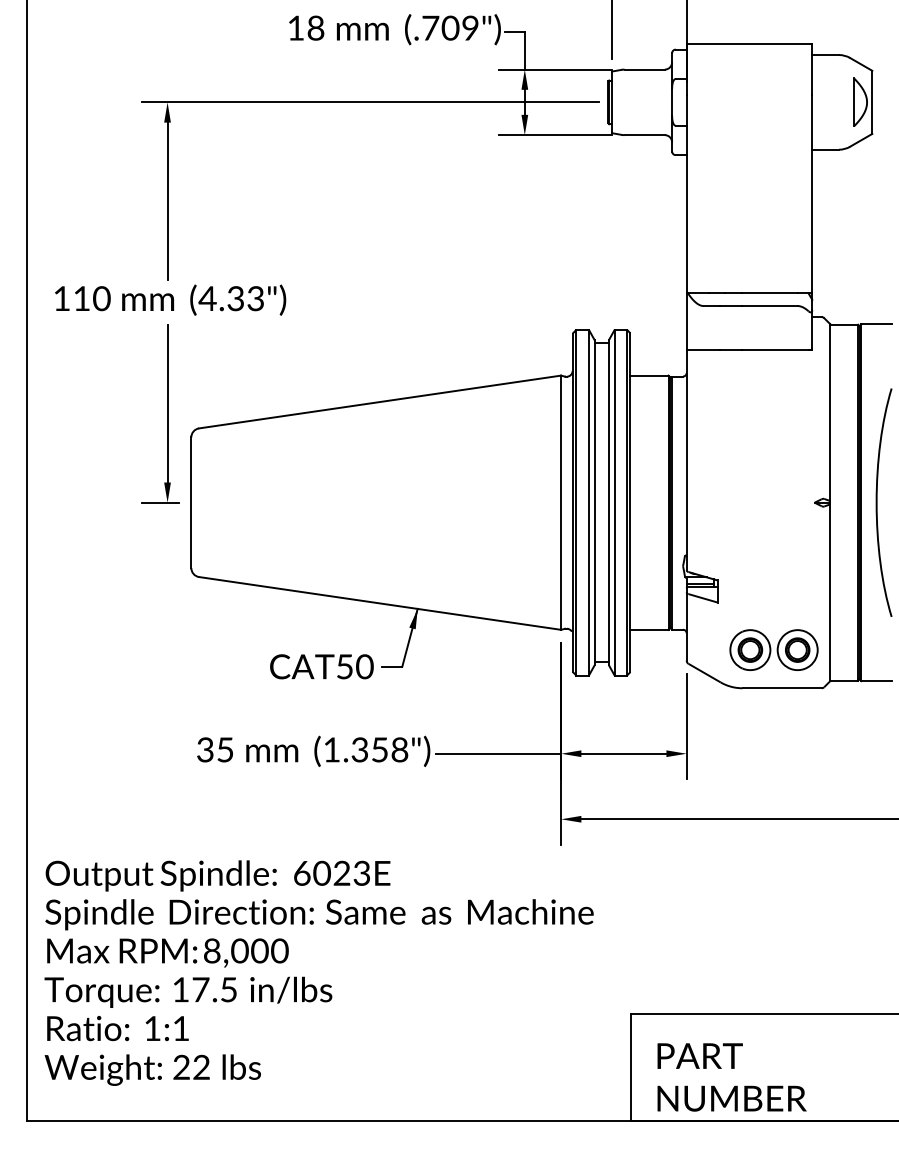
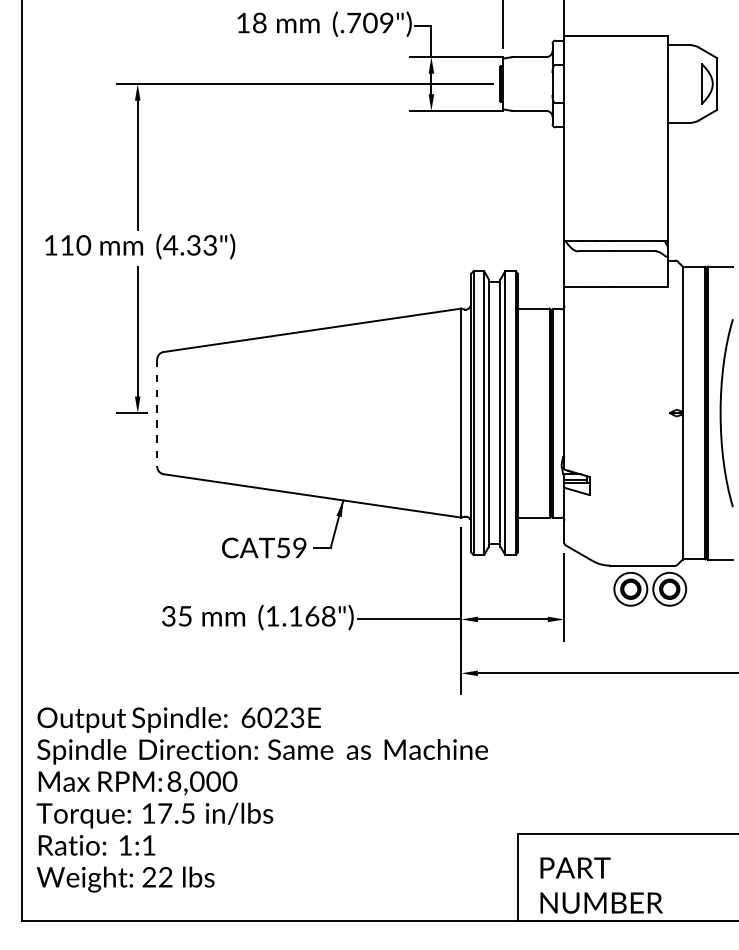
line: (191, 503) -> (157, 413), solid -> dashed
part: (774, 650) -> (650, 589), moved
text: (364, 667) -> (299, 548), CAT50 -> CAT59
text: (370, 750) -> (304, 616), (1.358") -> (1.168")

